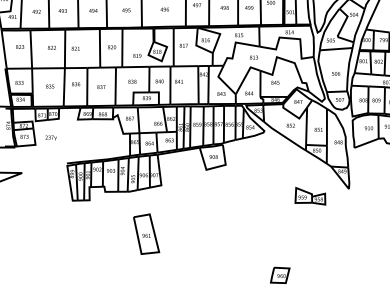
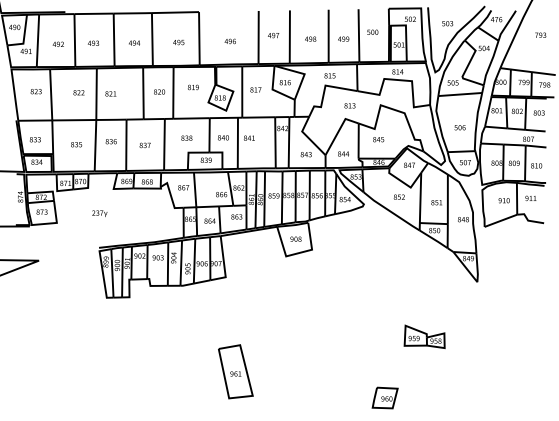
text: (137, 55) -> (193, 87), moved
text: (50, 137) -> (99, 213), moved
part: (310, 196) -> (424, 336), moved
part: (146, 234) -> (235, 371), moved

